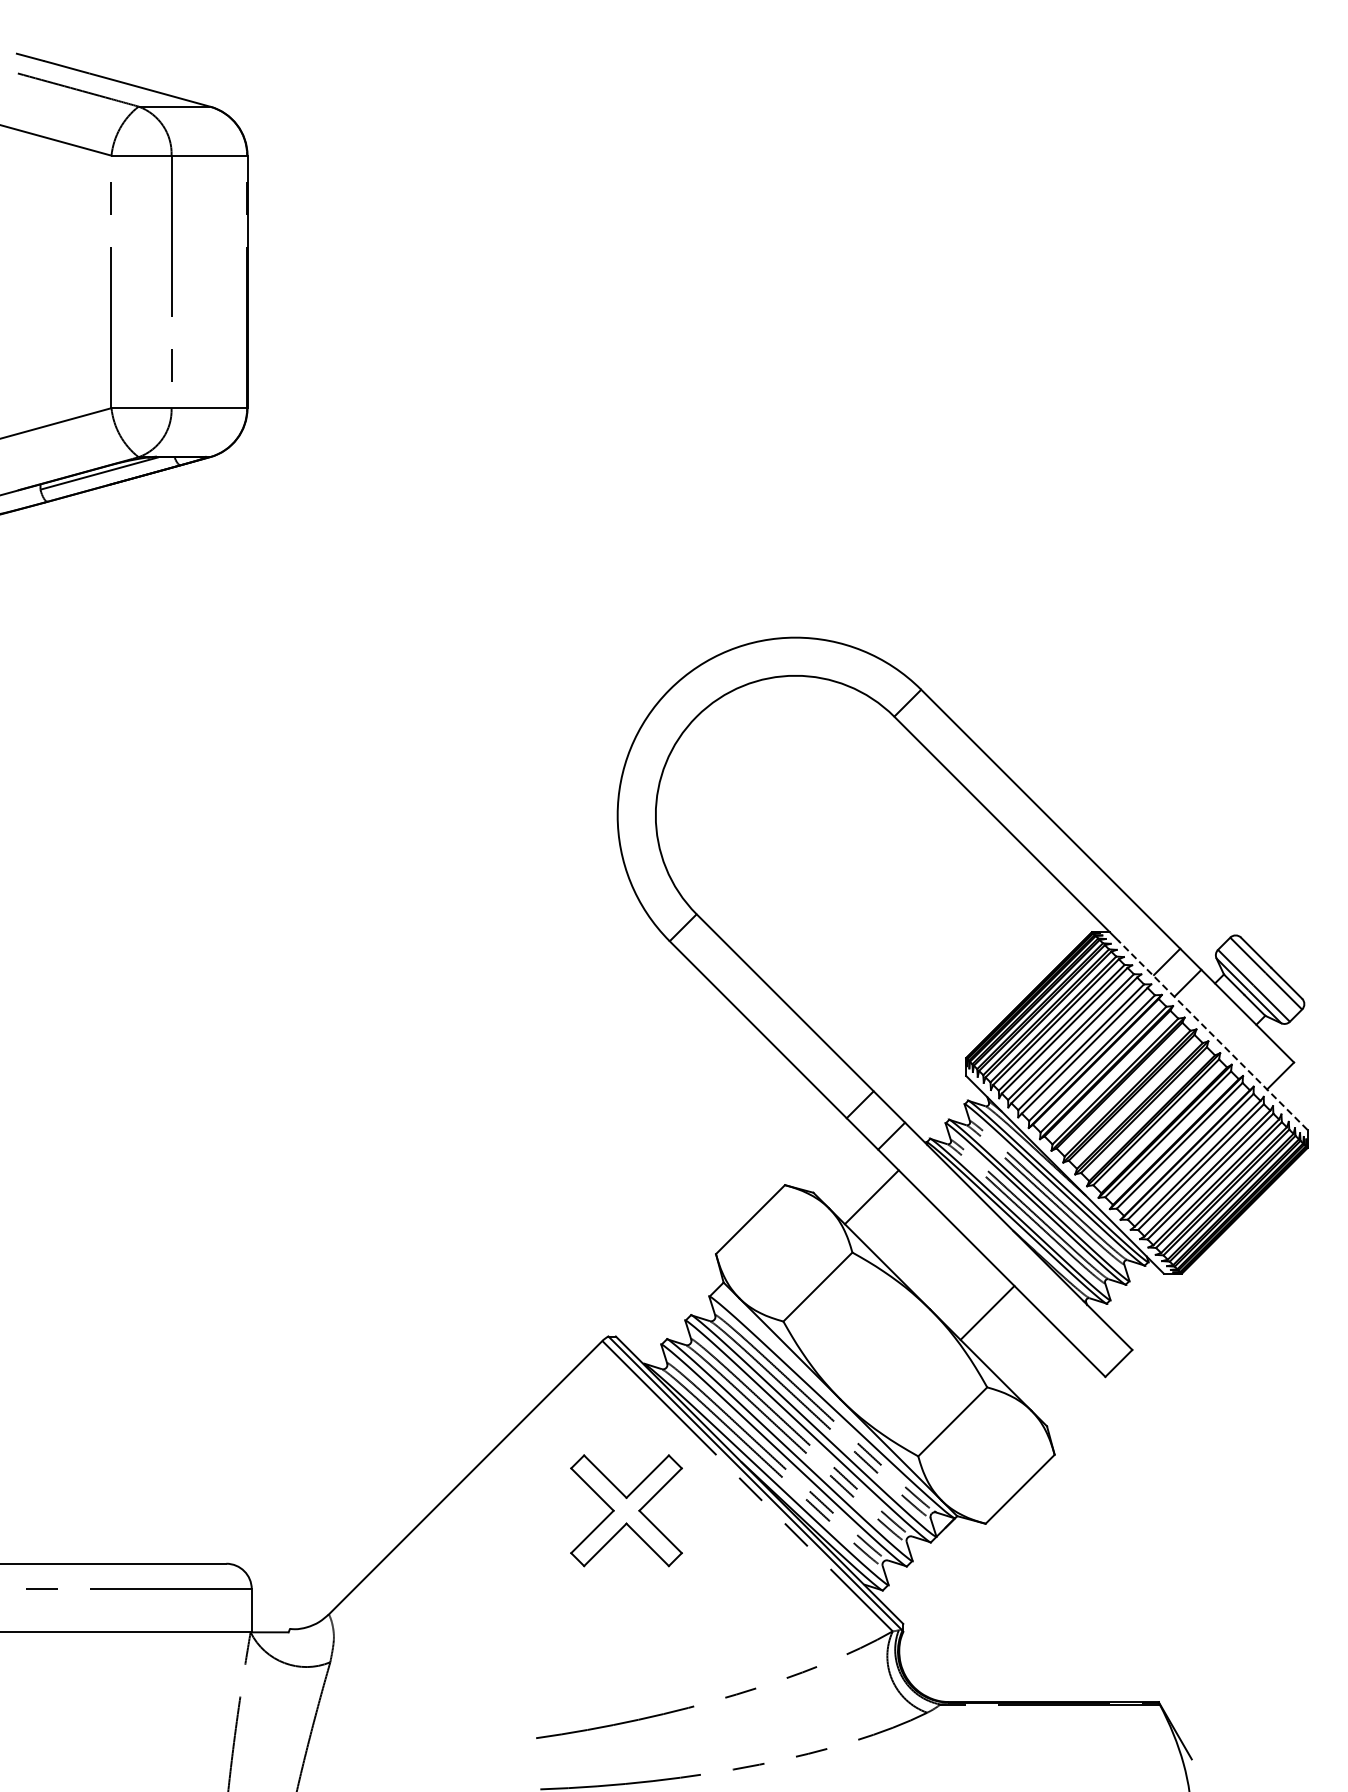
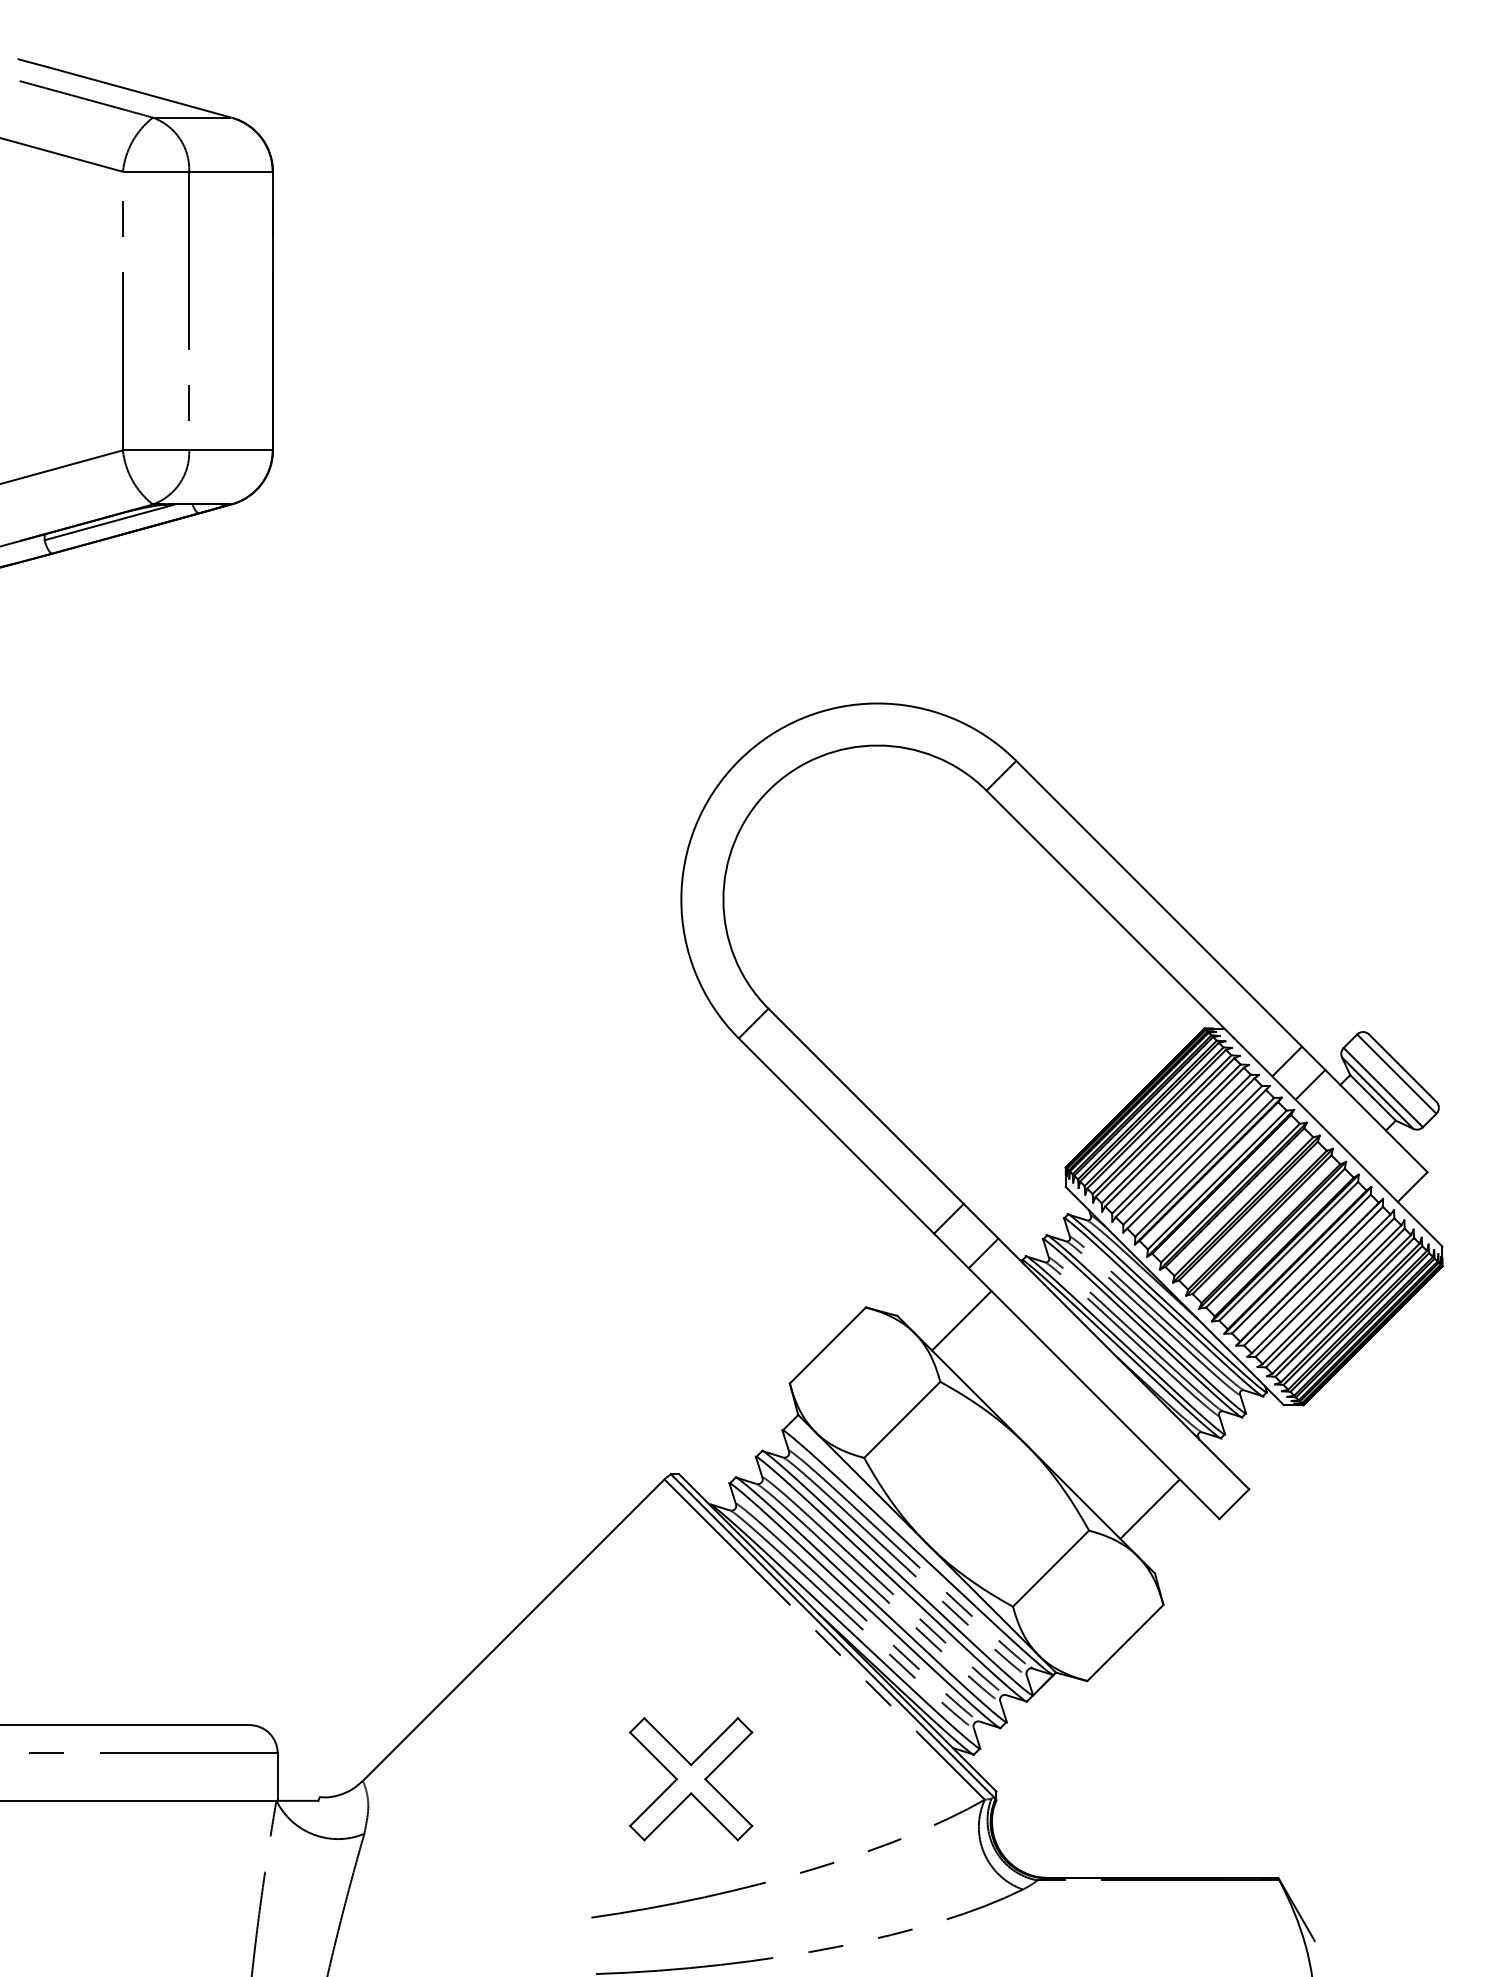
line: (1213, 1035) -> (1338, 1142), dashed -> solid
line: (987, 1312) -> (1150, 1508), moved
part: (626, 1510) -> (691, 1778), moved

